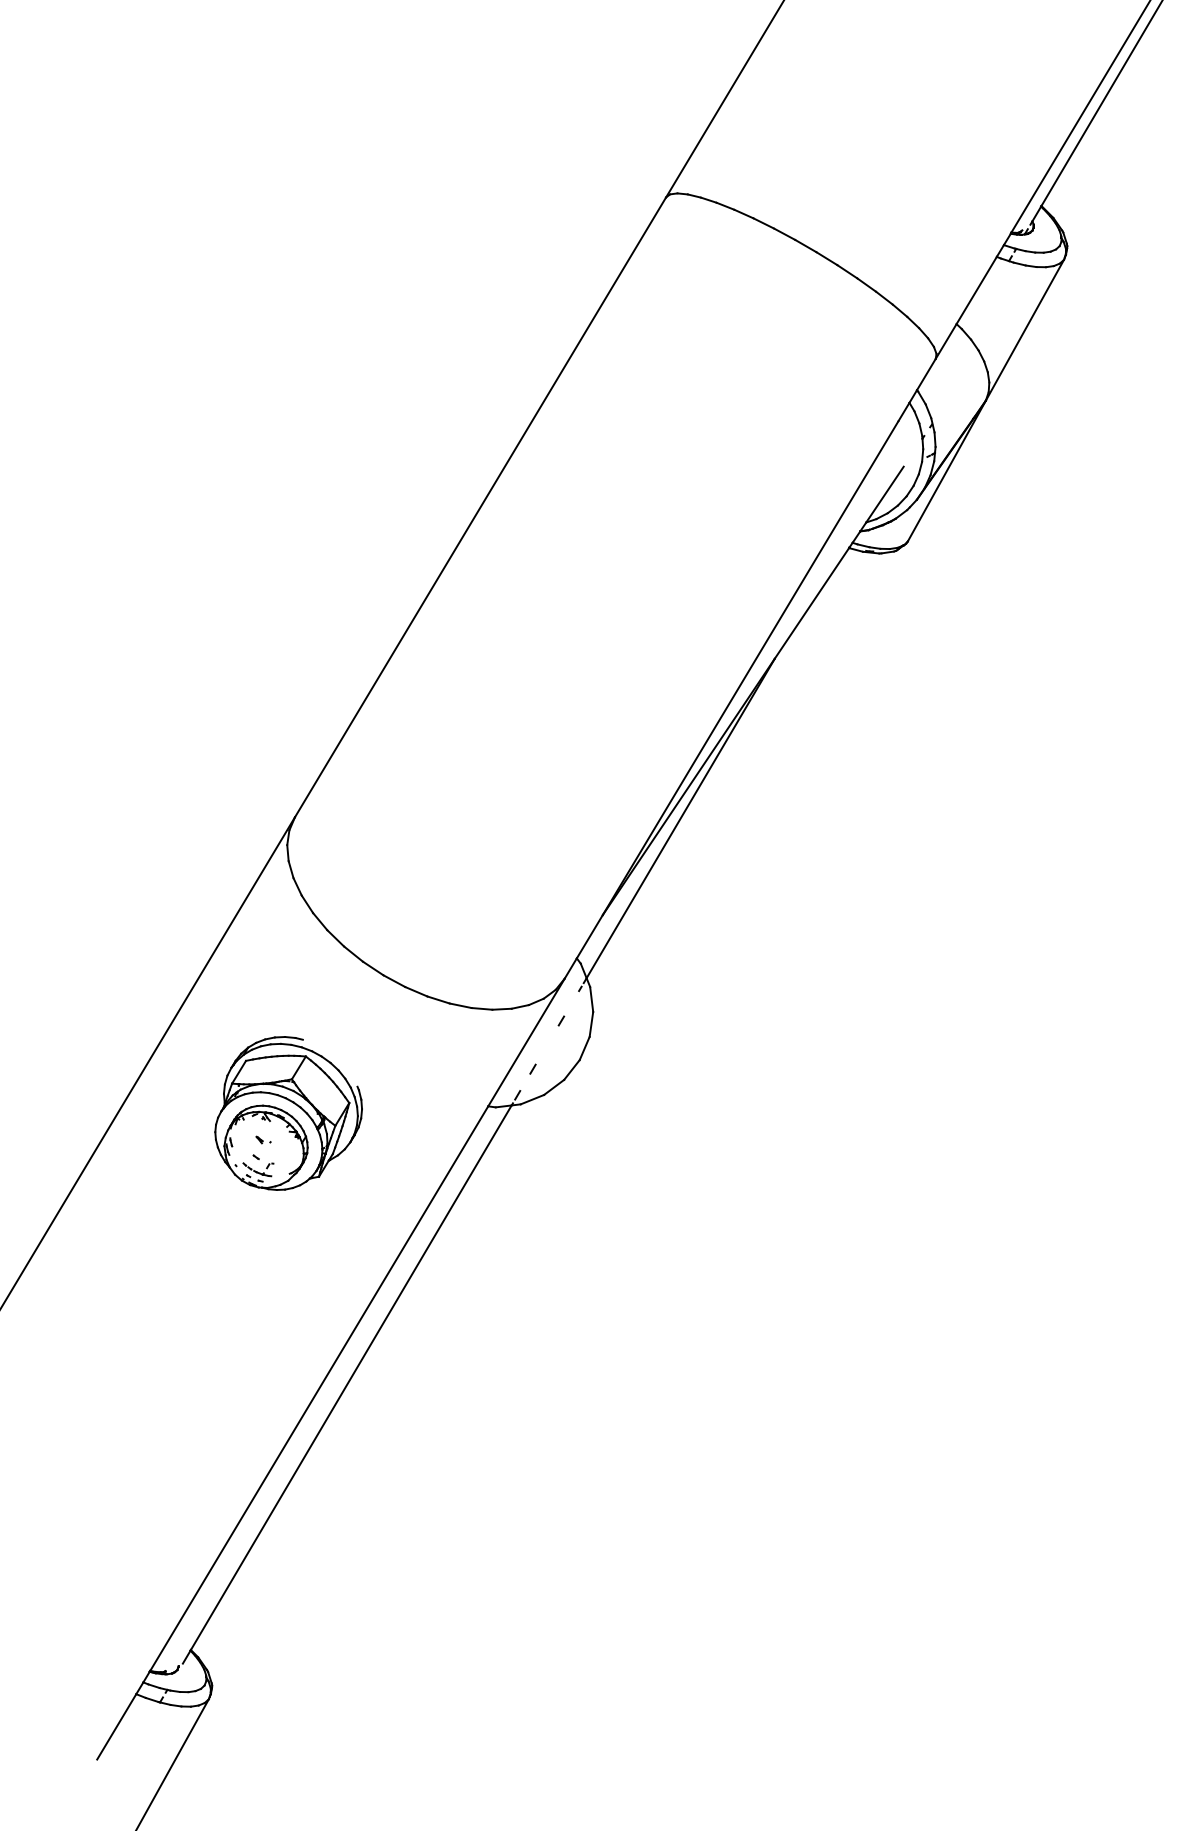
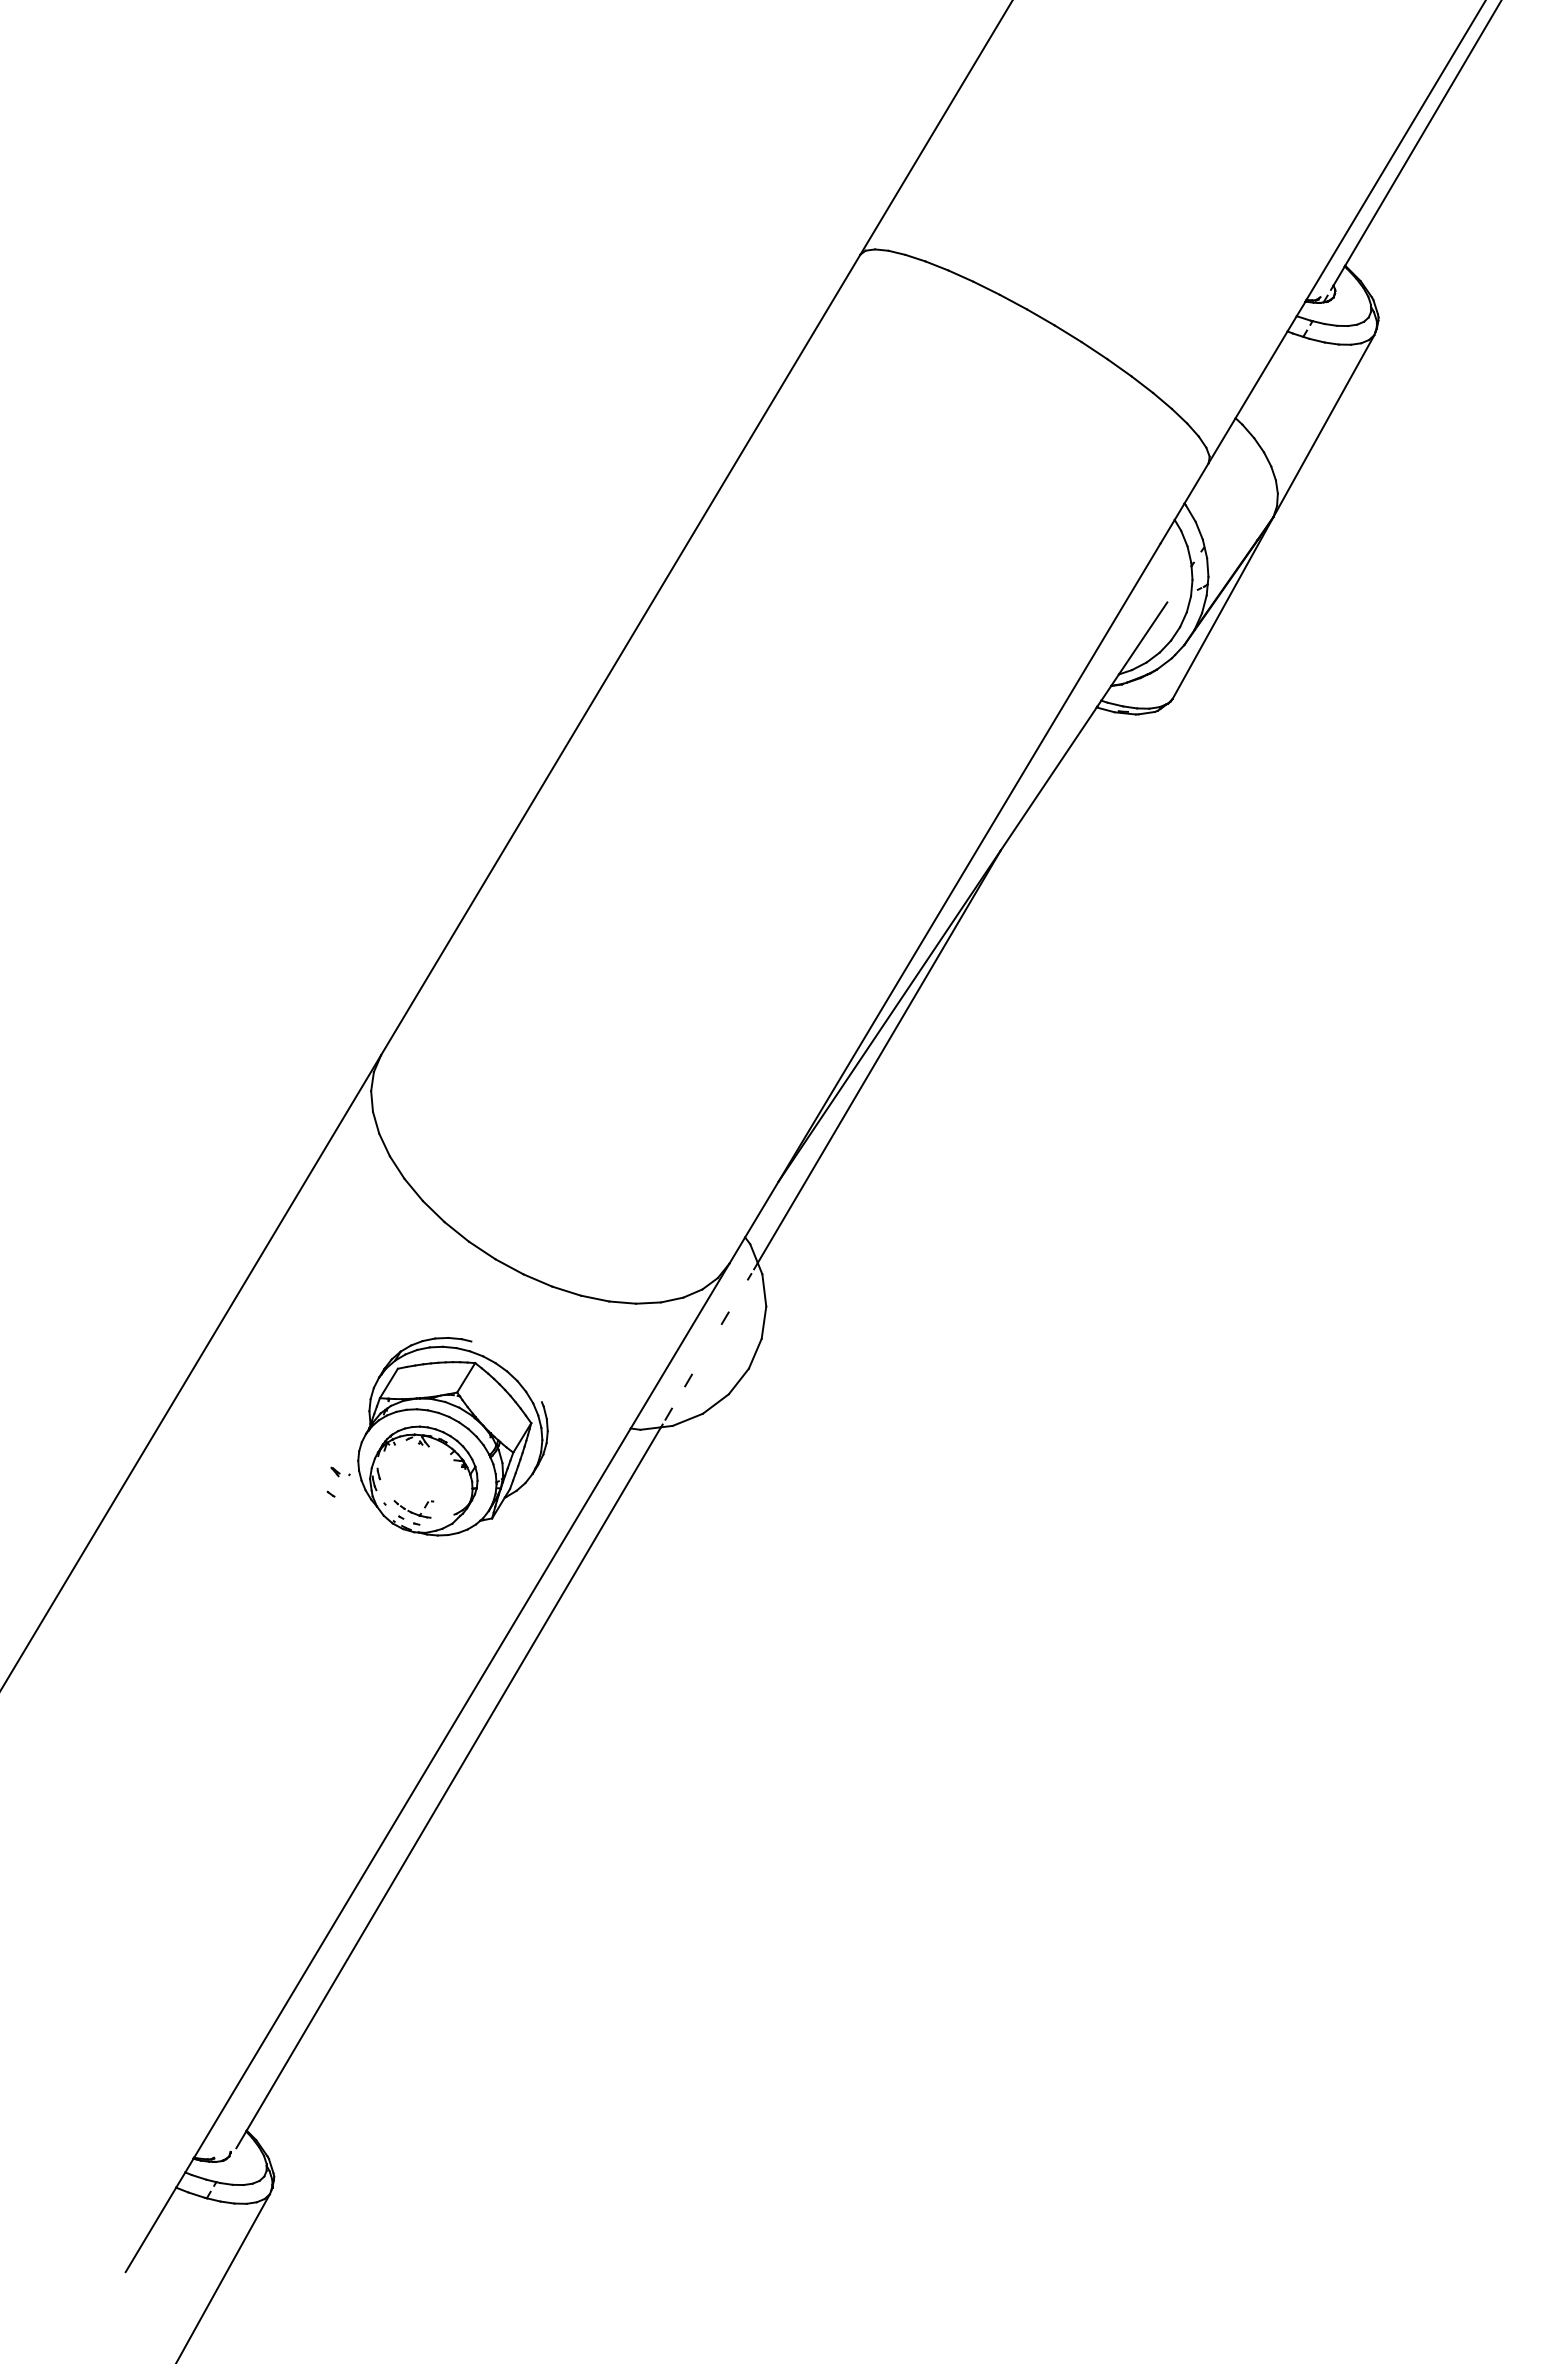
part: (288, 1113) -> (452, 1436), moved

